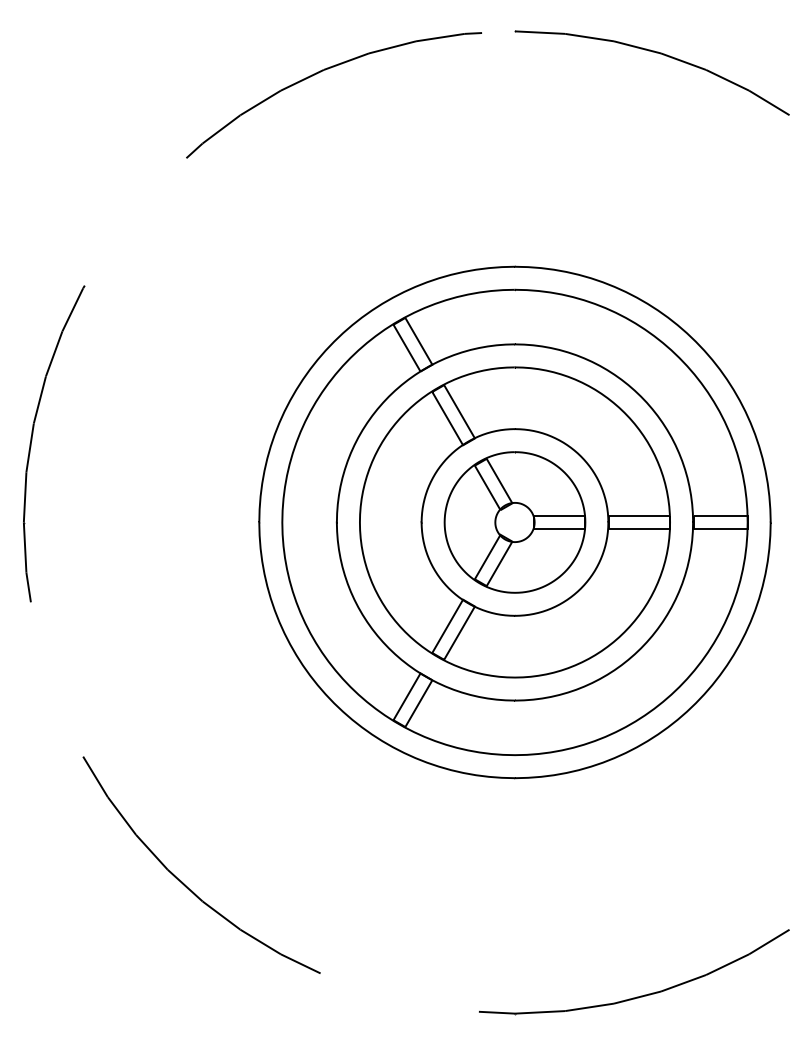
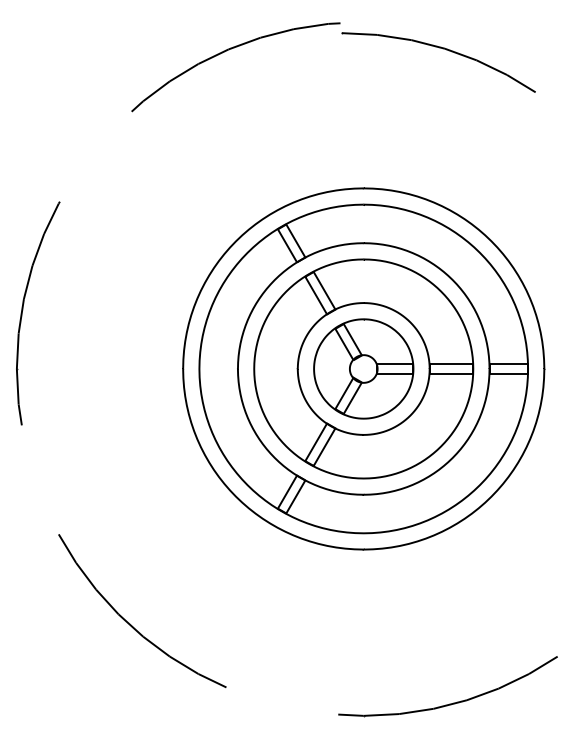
curve: (659, 54) -> (443, 49), moved

